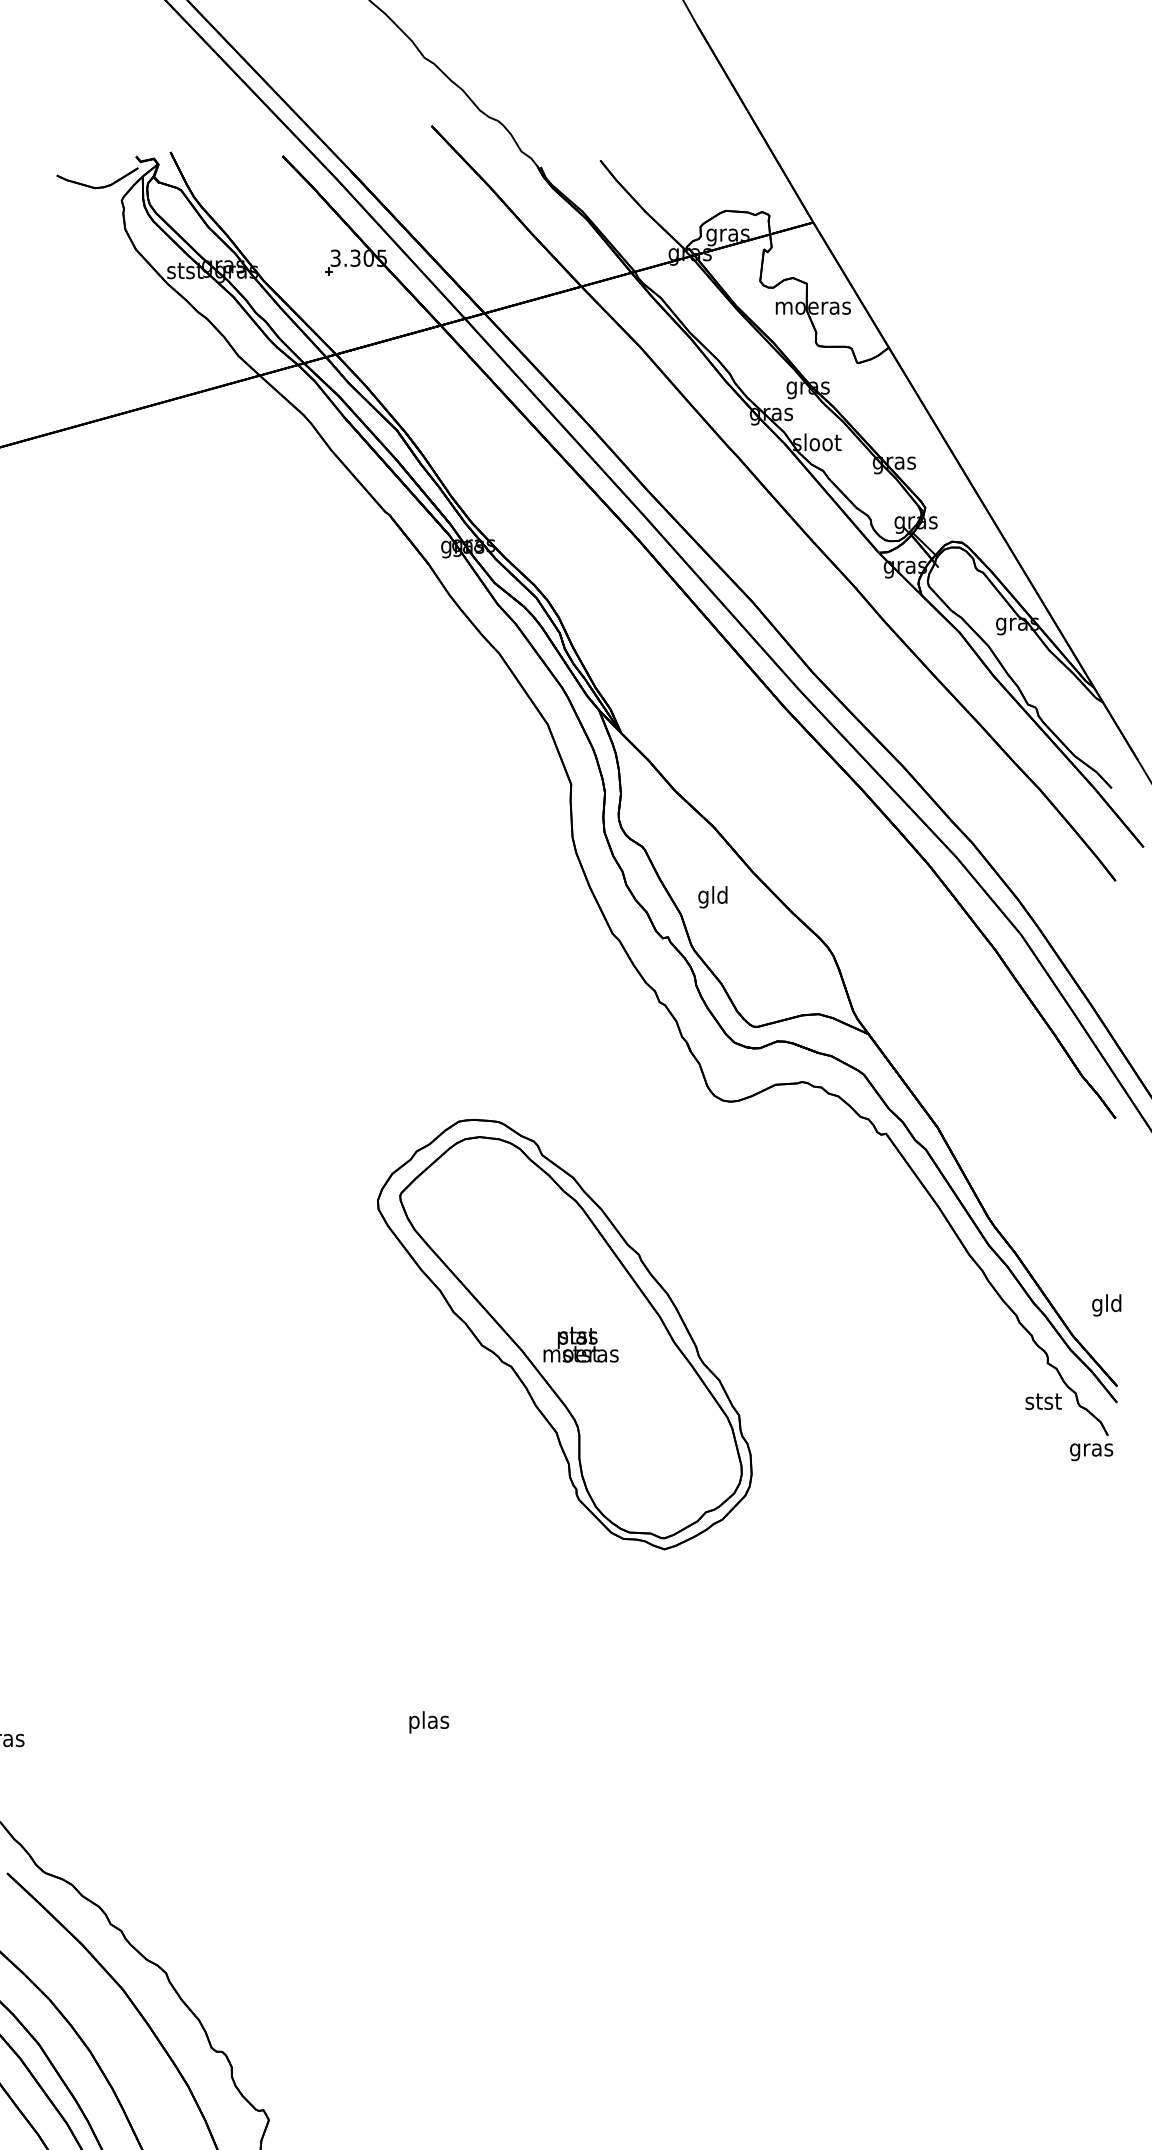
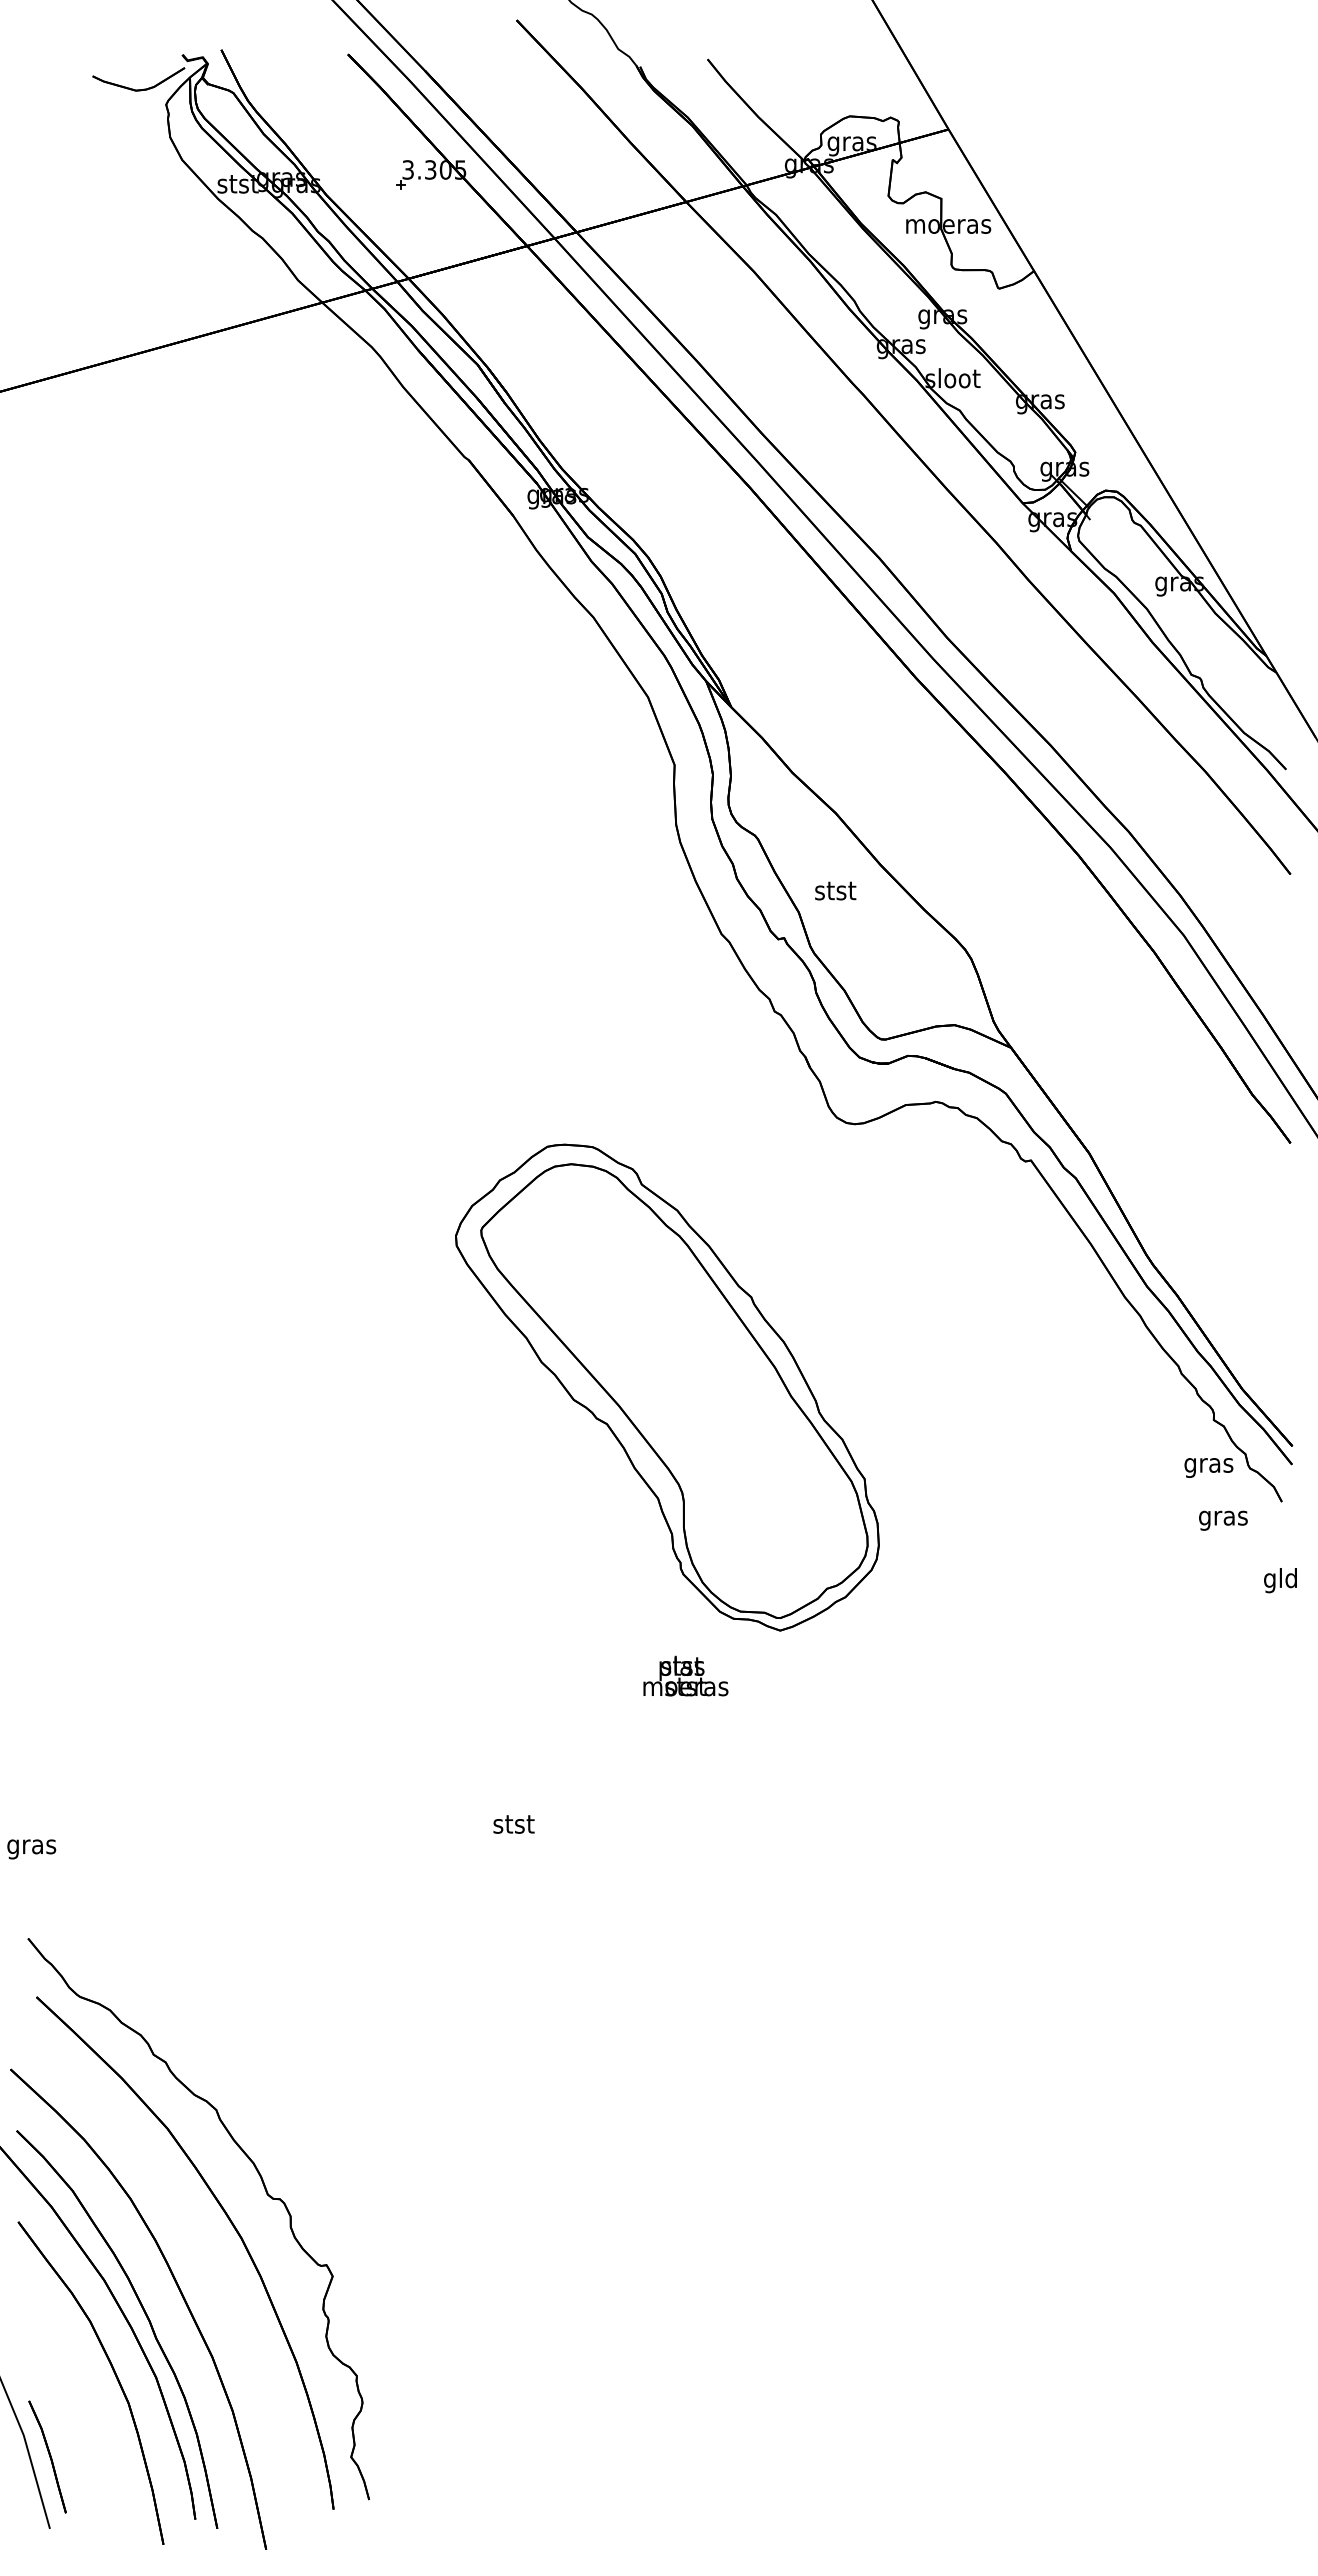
text: (713, 896) -> (835, 892), gld -> stst
text: (1106, 1305) -> (1280, 1580), moved
text: (580, 1344) -> (685, 1675), moved
text: (1043, 1403) -> (1208, 1465), stst -> gras
text: (1091, 1452) -> (1223, 1520), moved
text: (428, 1721) -> (513, 1825), plas -> stst

